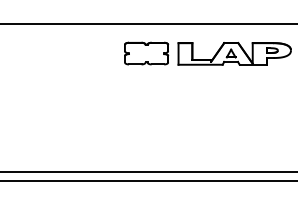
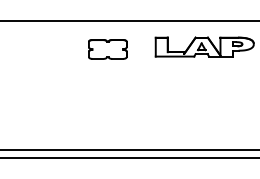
part: (146, 53) -> (107, 49), moved

